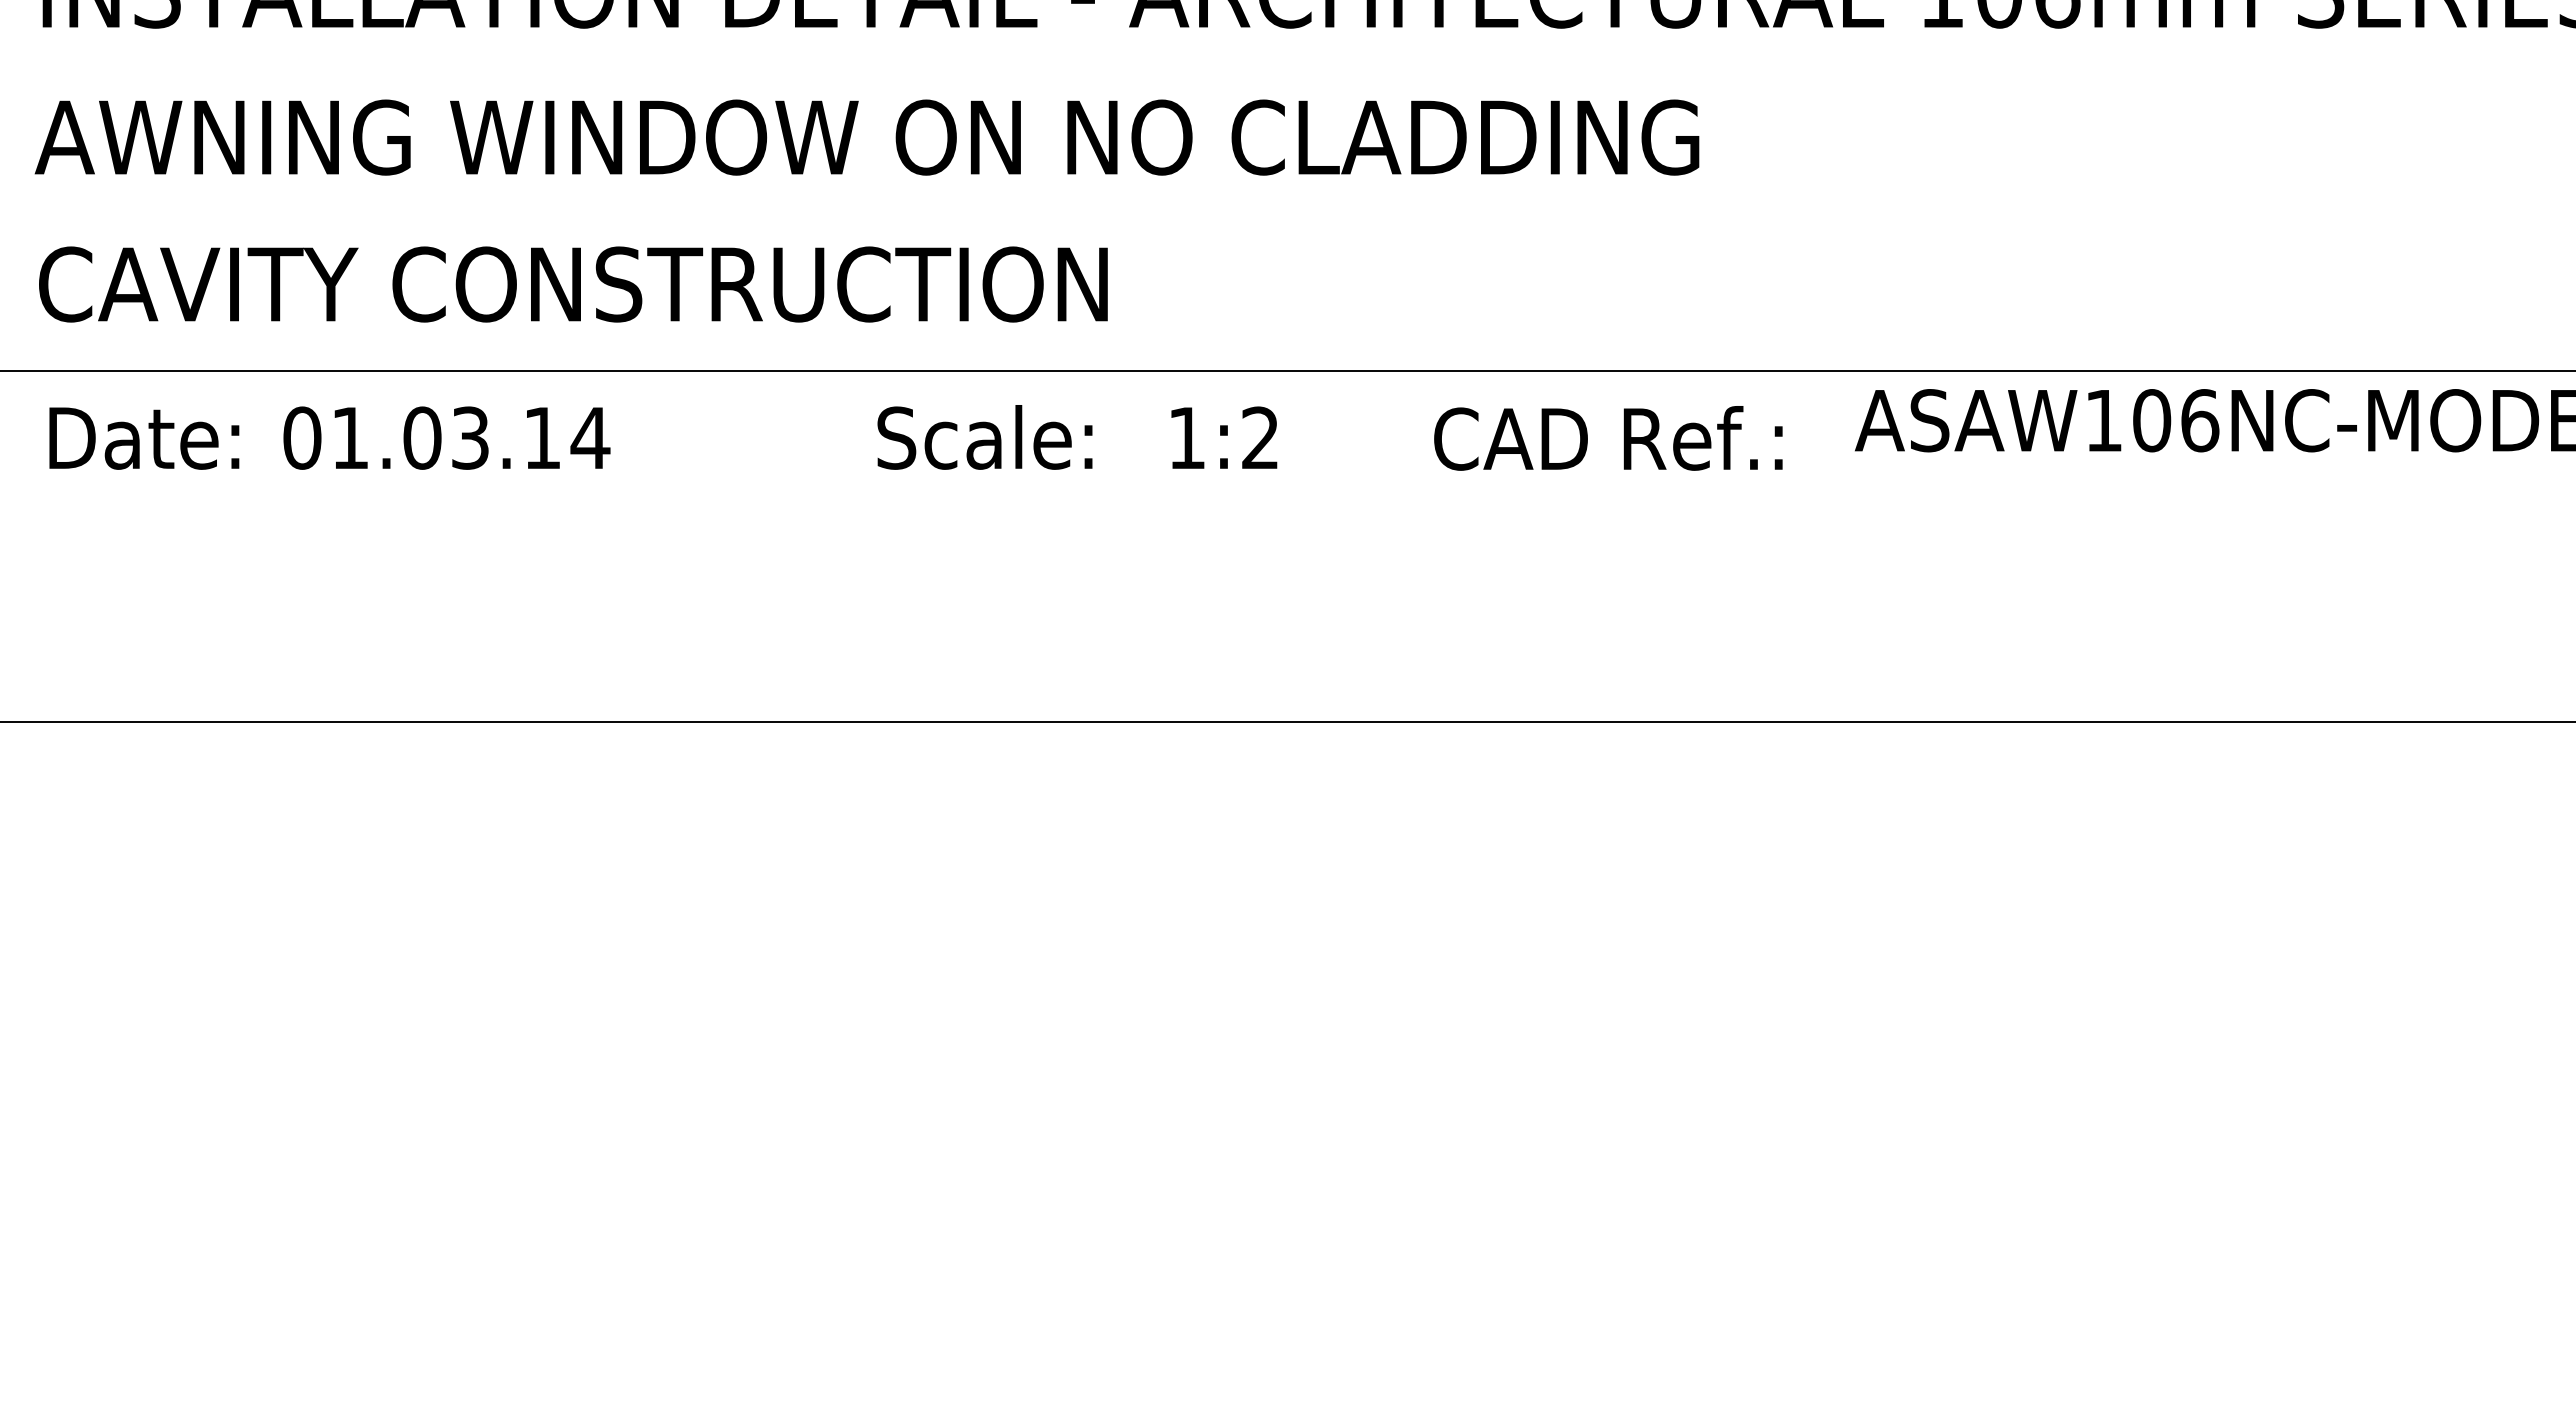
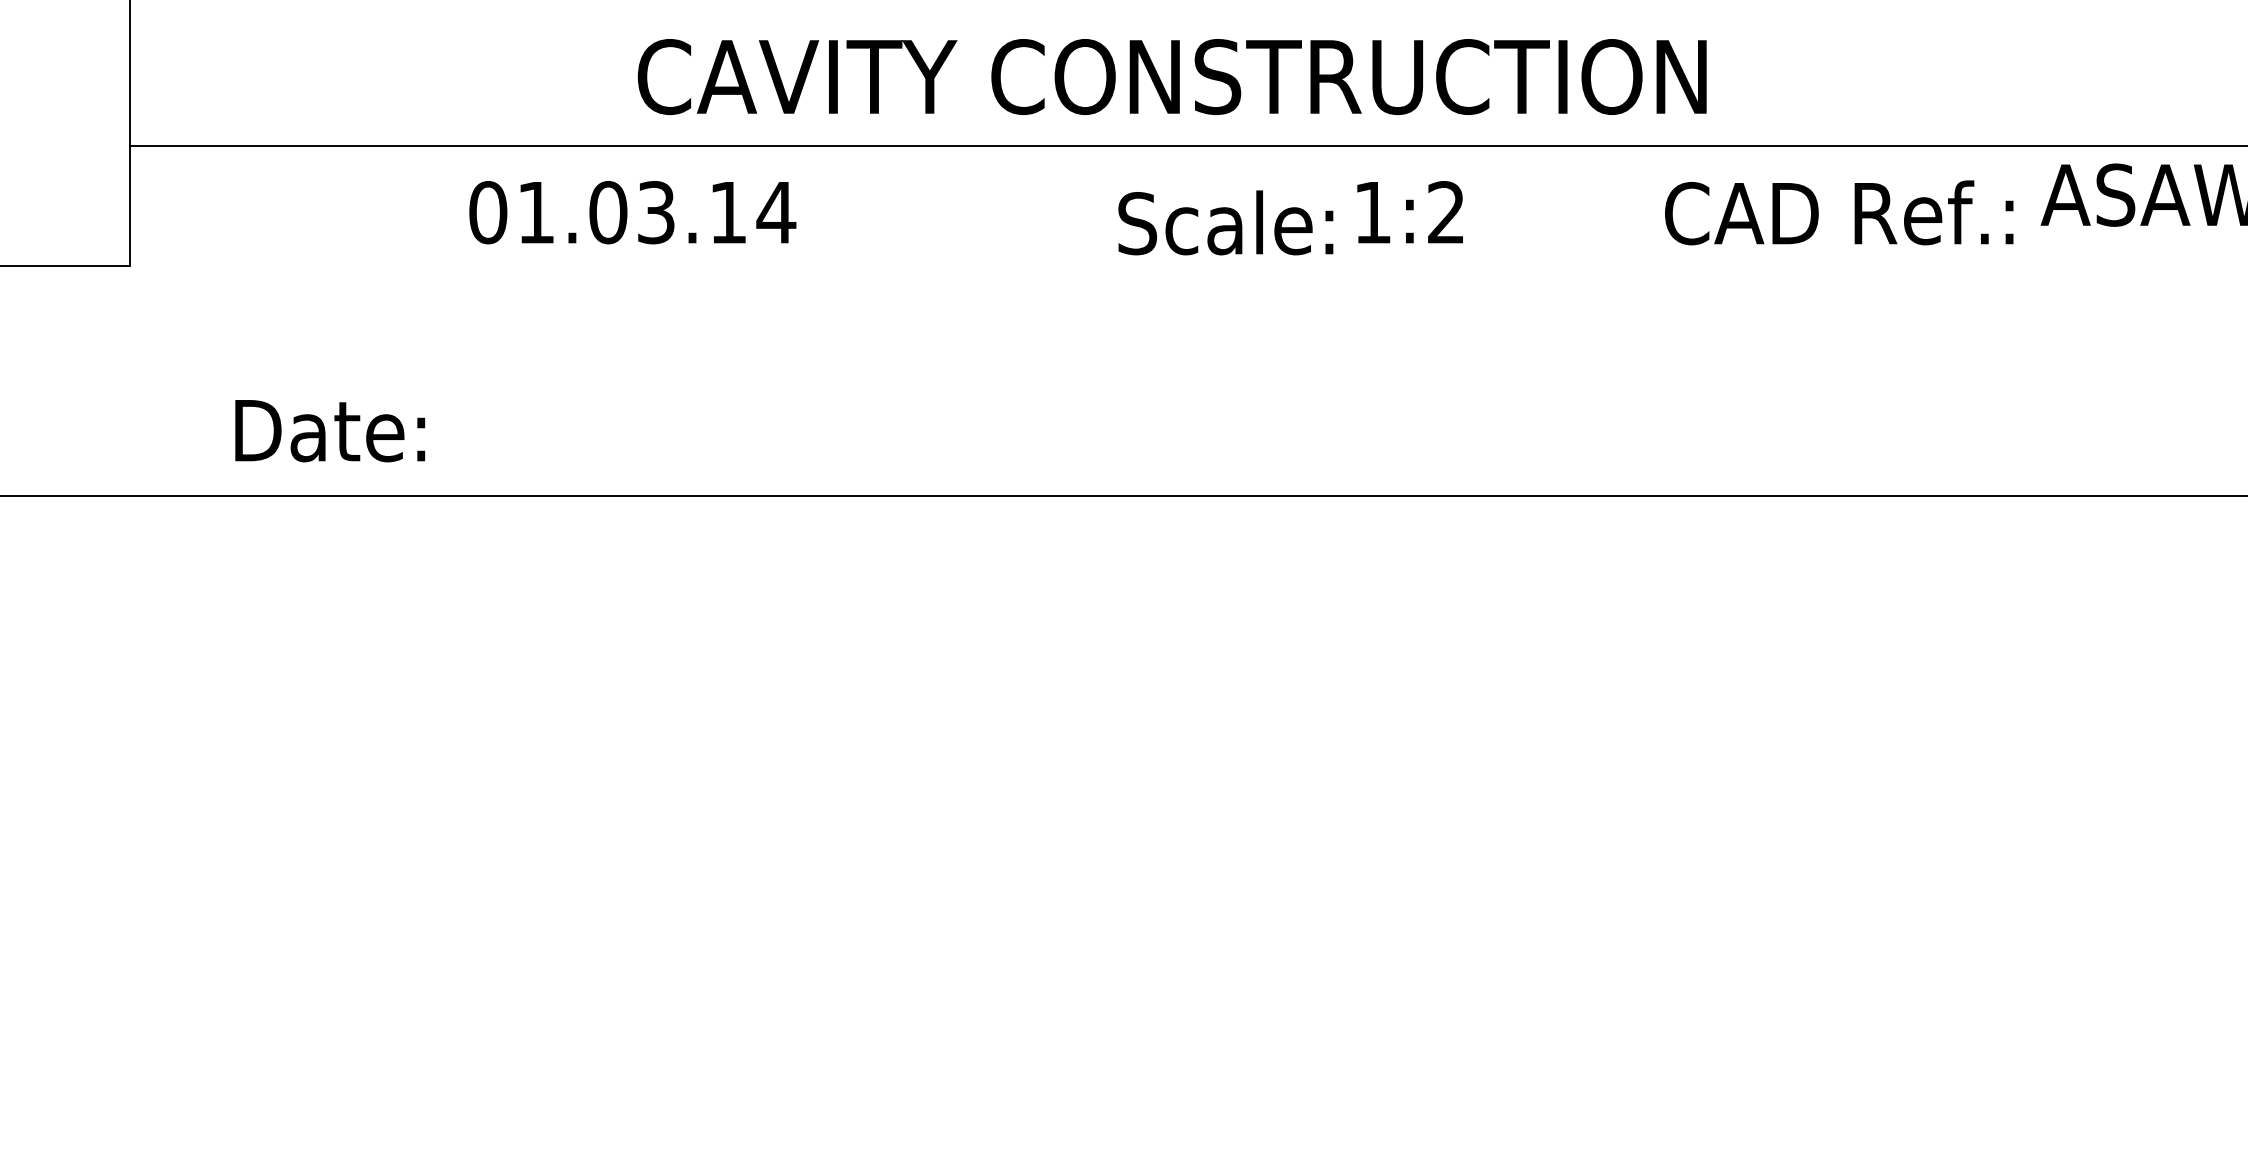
text: (573, 284) -> (1172, 76), moved
text: (984, 437) -> (1225, 222), moved
text: (144, 438) -> (330, 430), moved
text: (1608, 438) -> (1839, 212), moved

